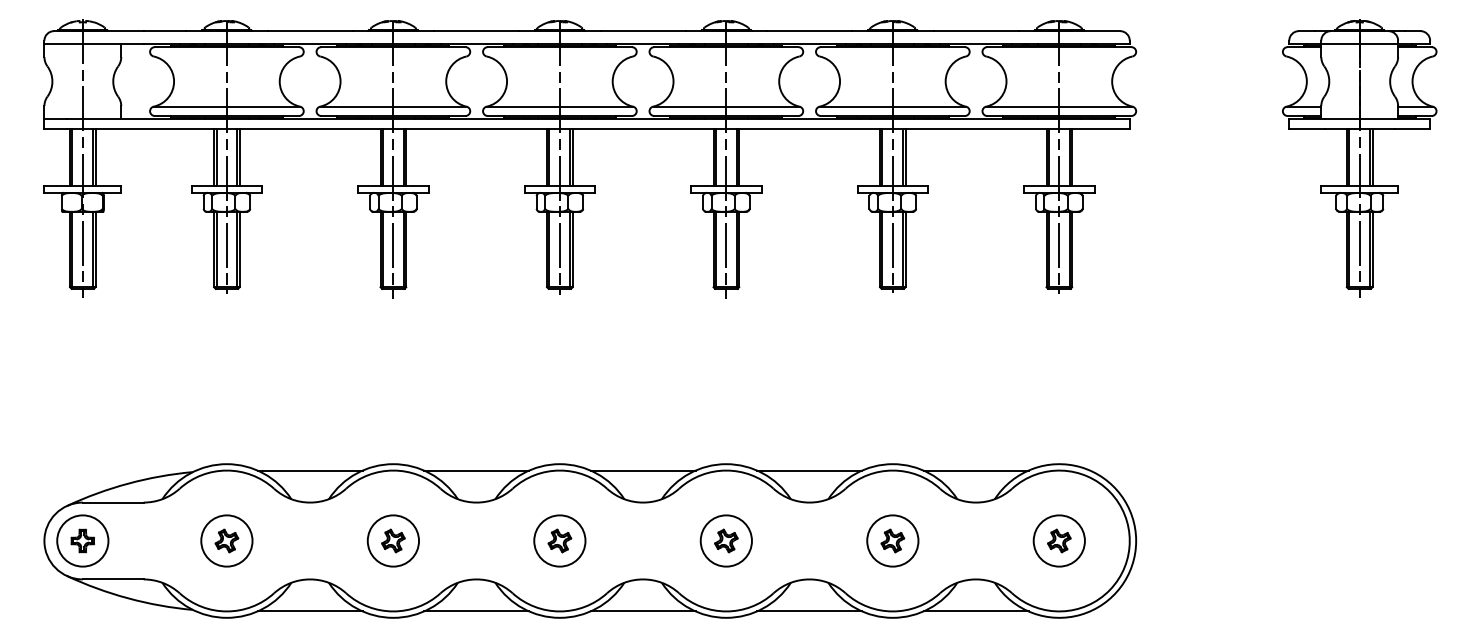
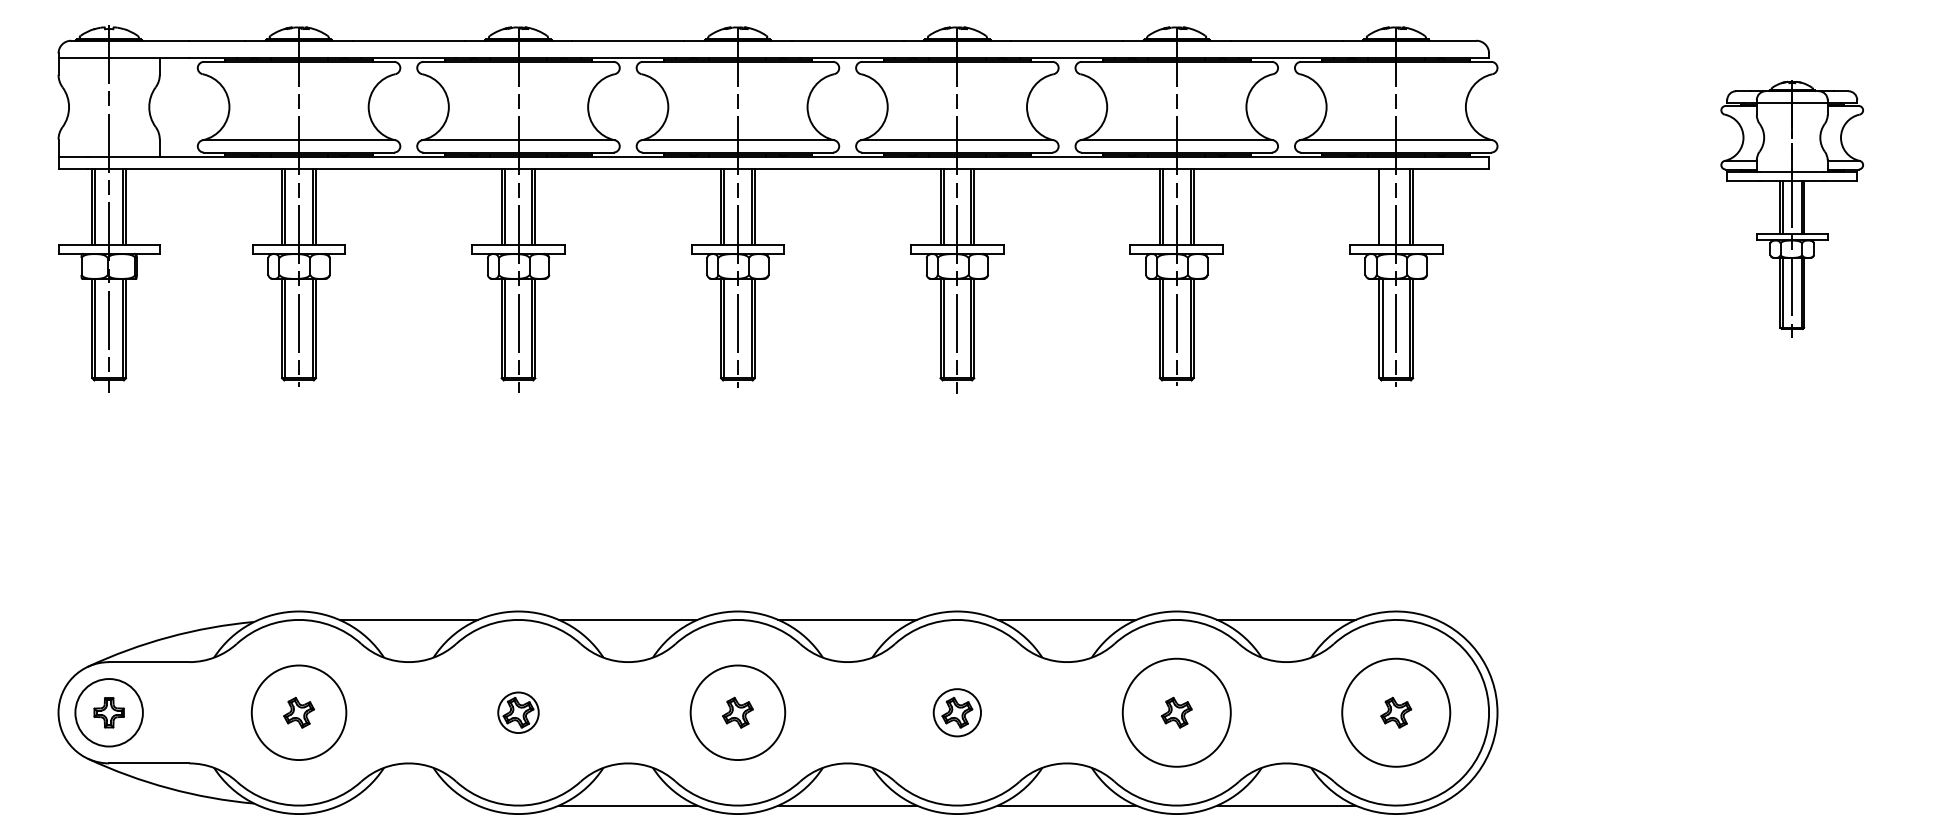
line: (1048, 157) -> (1382, 207), removed
part: (1359, 158) -> (1792, 208), size x0.7
circle: (226, 540) -> (298, 712), size x1.4
circle: (393, 540) -> (518, 712), size x0.6
circle: (559, 540) -> (737, 712), size x1.4
circle: (726, 540) -> (957, 712), size x0.7
circle: (892, 540) -> (1176, 712), size x1.6
circle: (1058, 540) -> (1395, 712), size x1.6
line: (309, 611) -> (408, 805), removed

